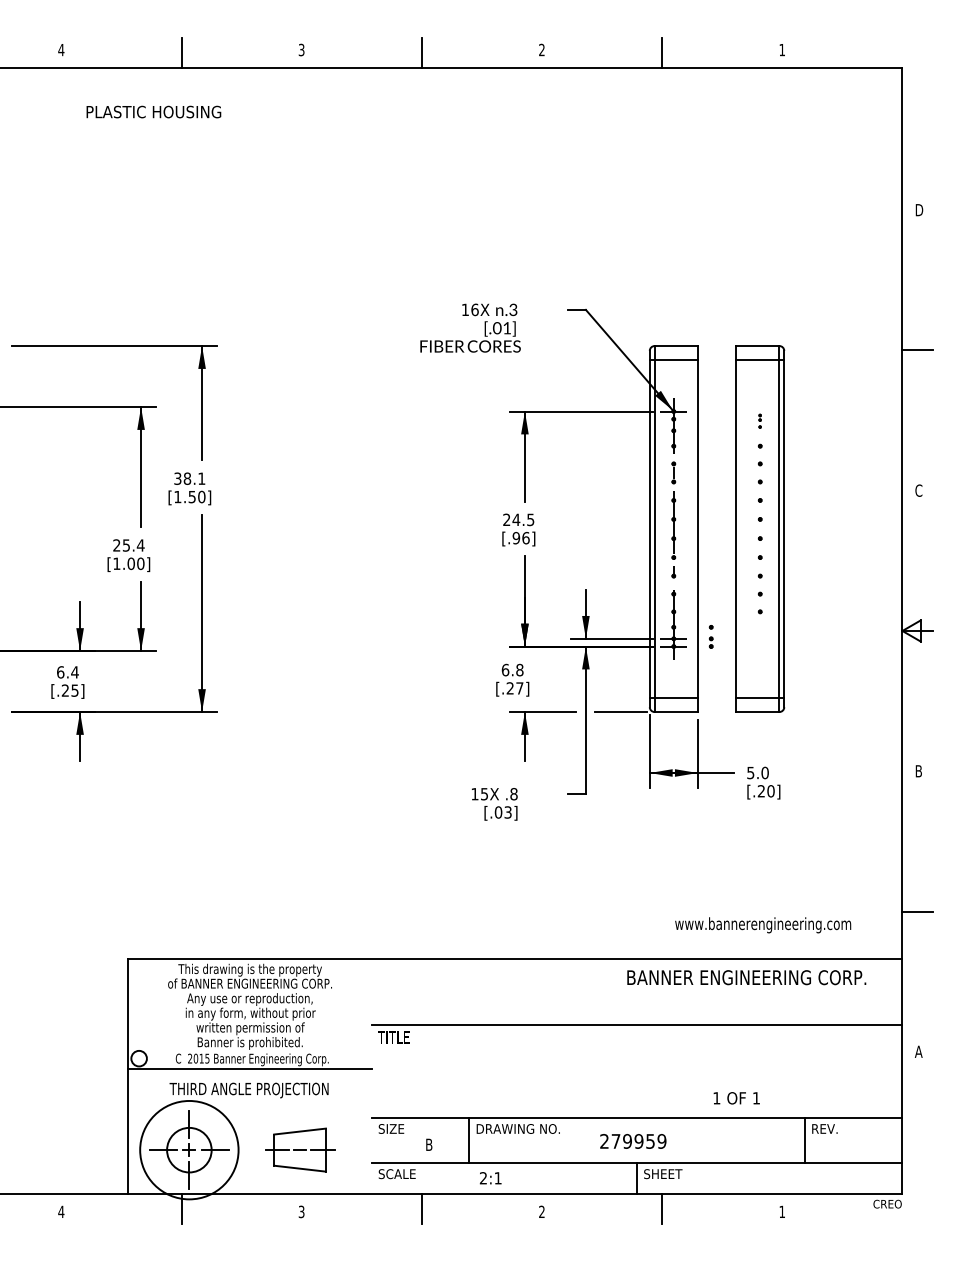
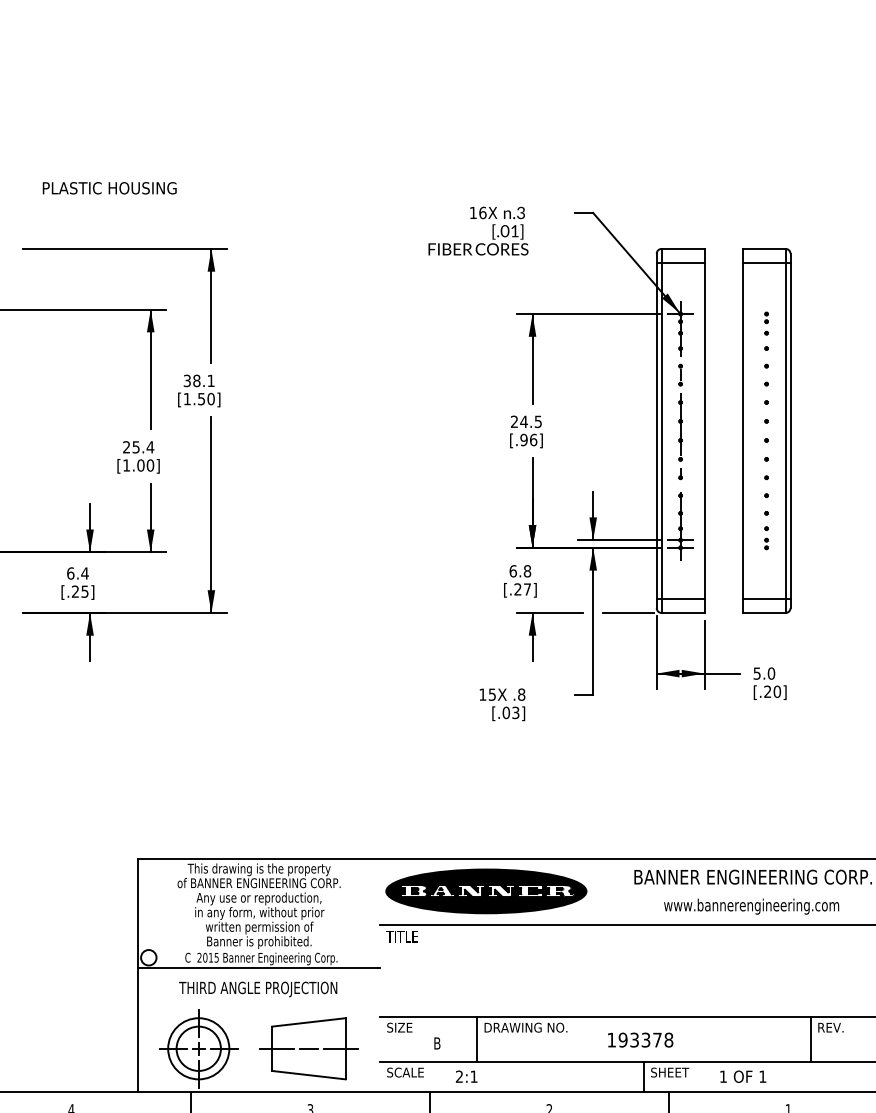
text: (153, 111) -> (109, 187), moved
part: (759, 421) -> (765, 323), size x1.67
part: (710, 636) -> (765, 537), moved
text: (763, 925) -> (751, 906), moved
part: (478, 991) -> (486, 890), added
text: (736, 1098) -> (742, 1076), moved
text: (633, 1141) -> (640, 1040), 279959 -> 193378
circle: (189, 1149) -> (198, 1048), size x0.62
part: (299, 1149) -> (308, 1048), size x1.43
text: (490, 1178) -> (466, 1076), moved

